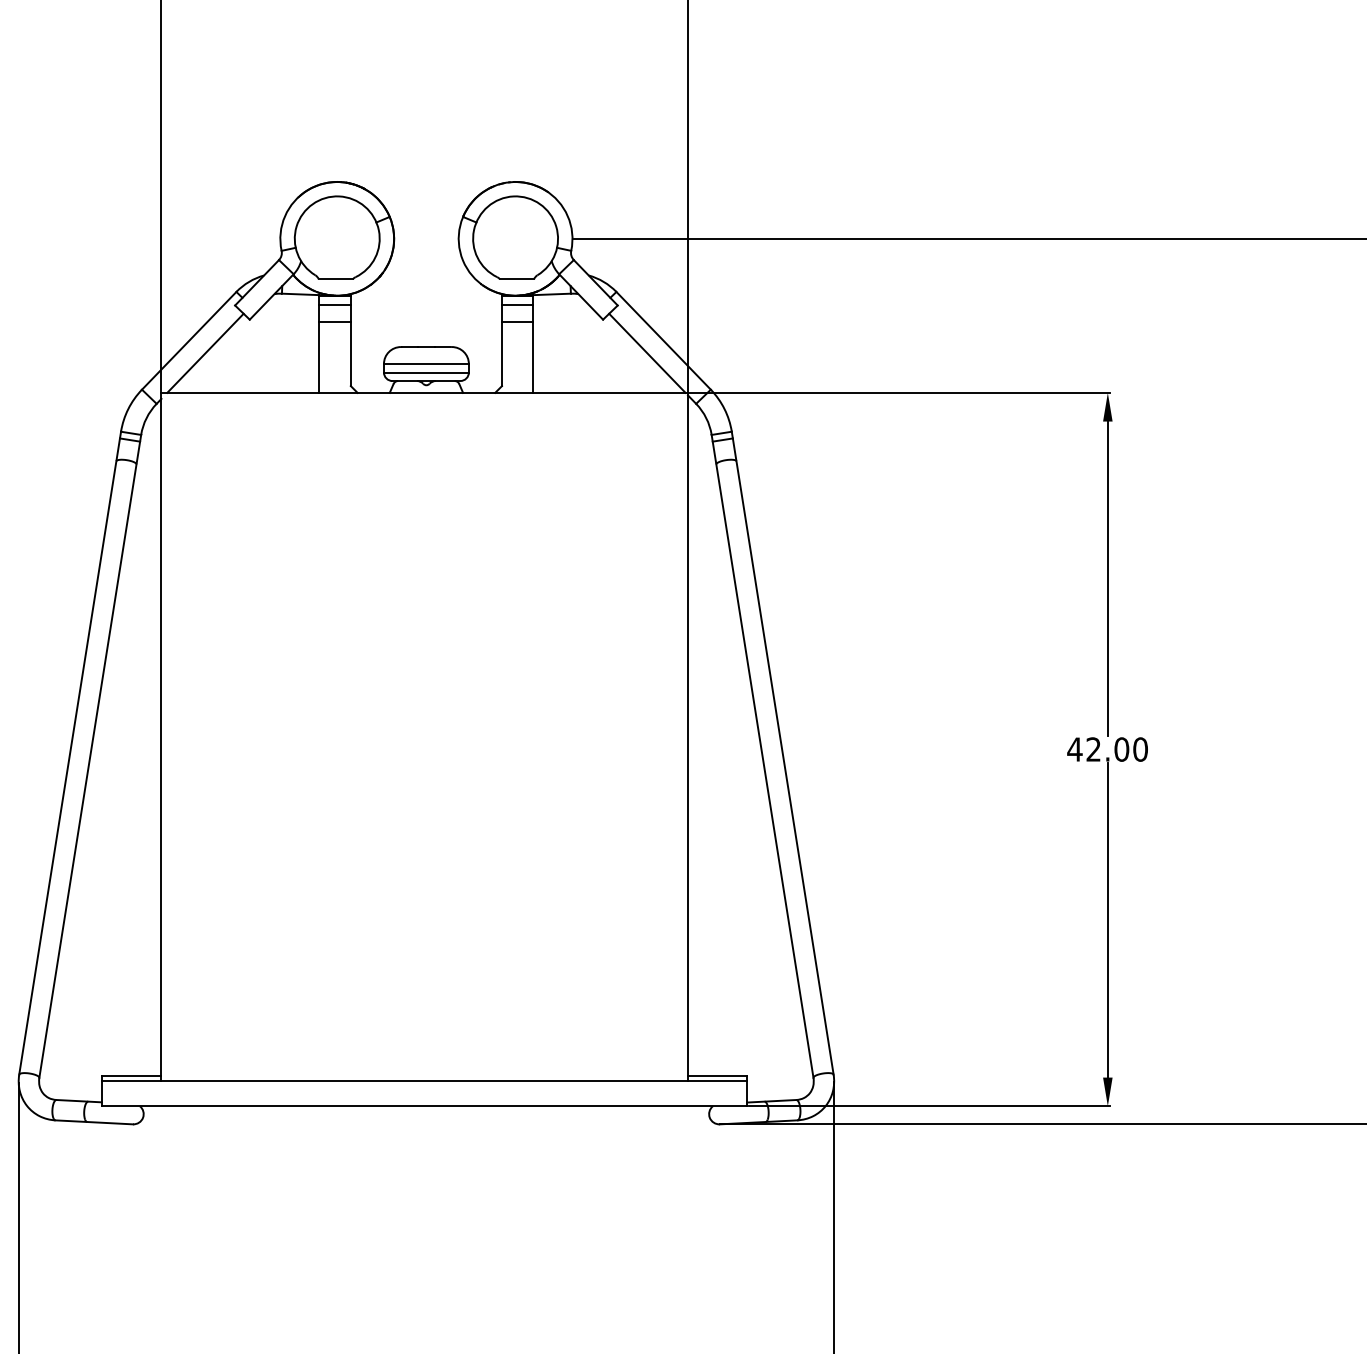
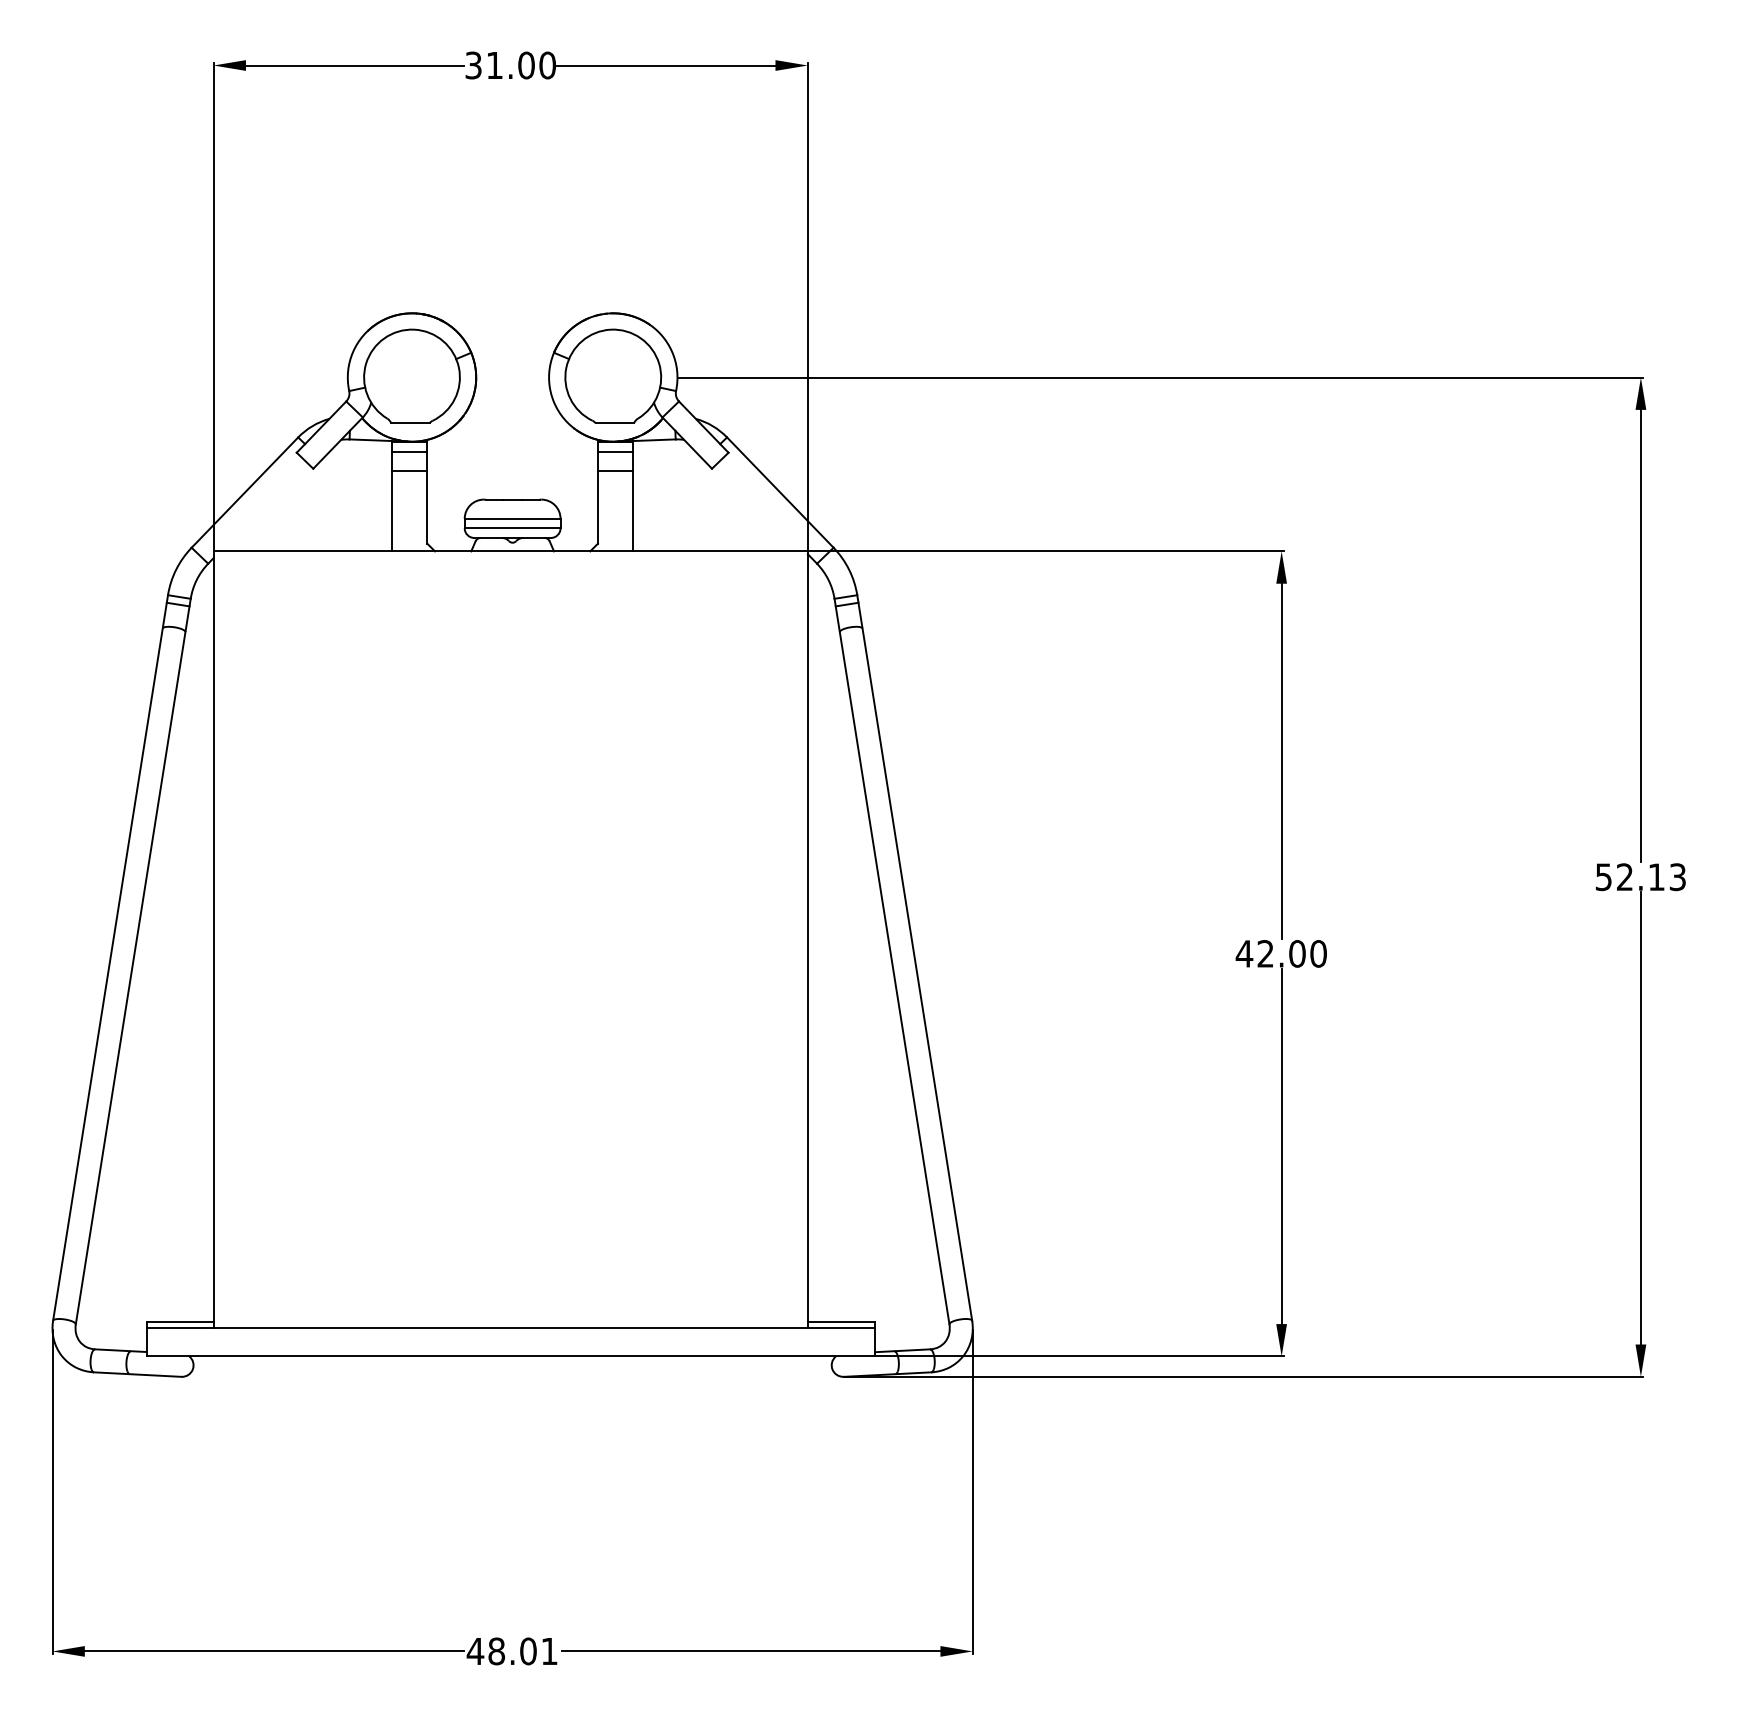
line: (205, 353) -> (263, 506), removed
line: (646, 353) -> (761, 506), removed

